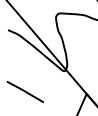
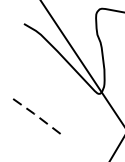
line: (24, 91) -> (37, 116), solid -> dashed

